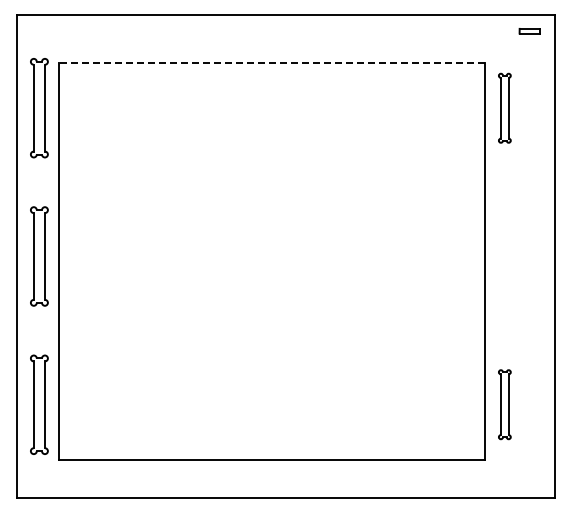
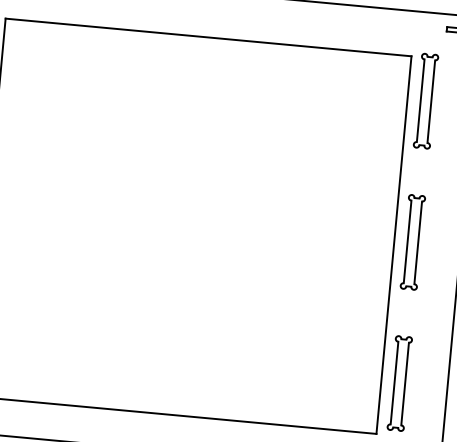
line: (271, 62) -> (208, 37), dashed -> solid
part: (504, 108) -> (425, 101), size x1.43
part: (504, 256) -> (412, 242), added
part: (504, 404) -> (399, 383), size x1.43

